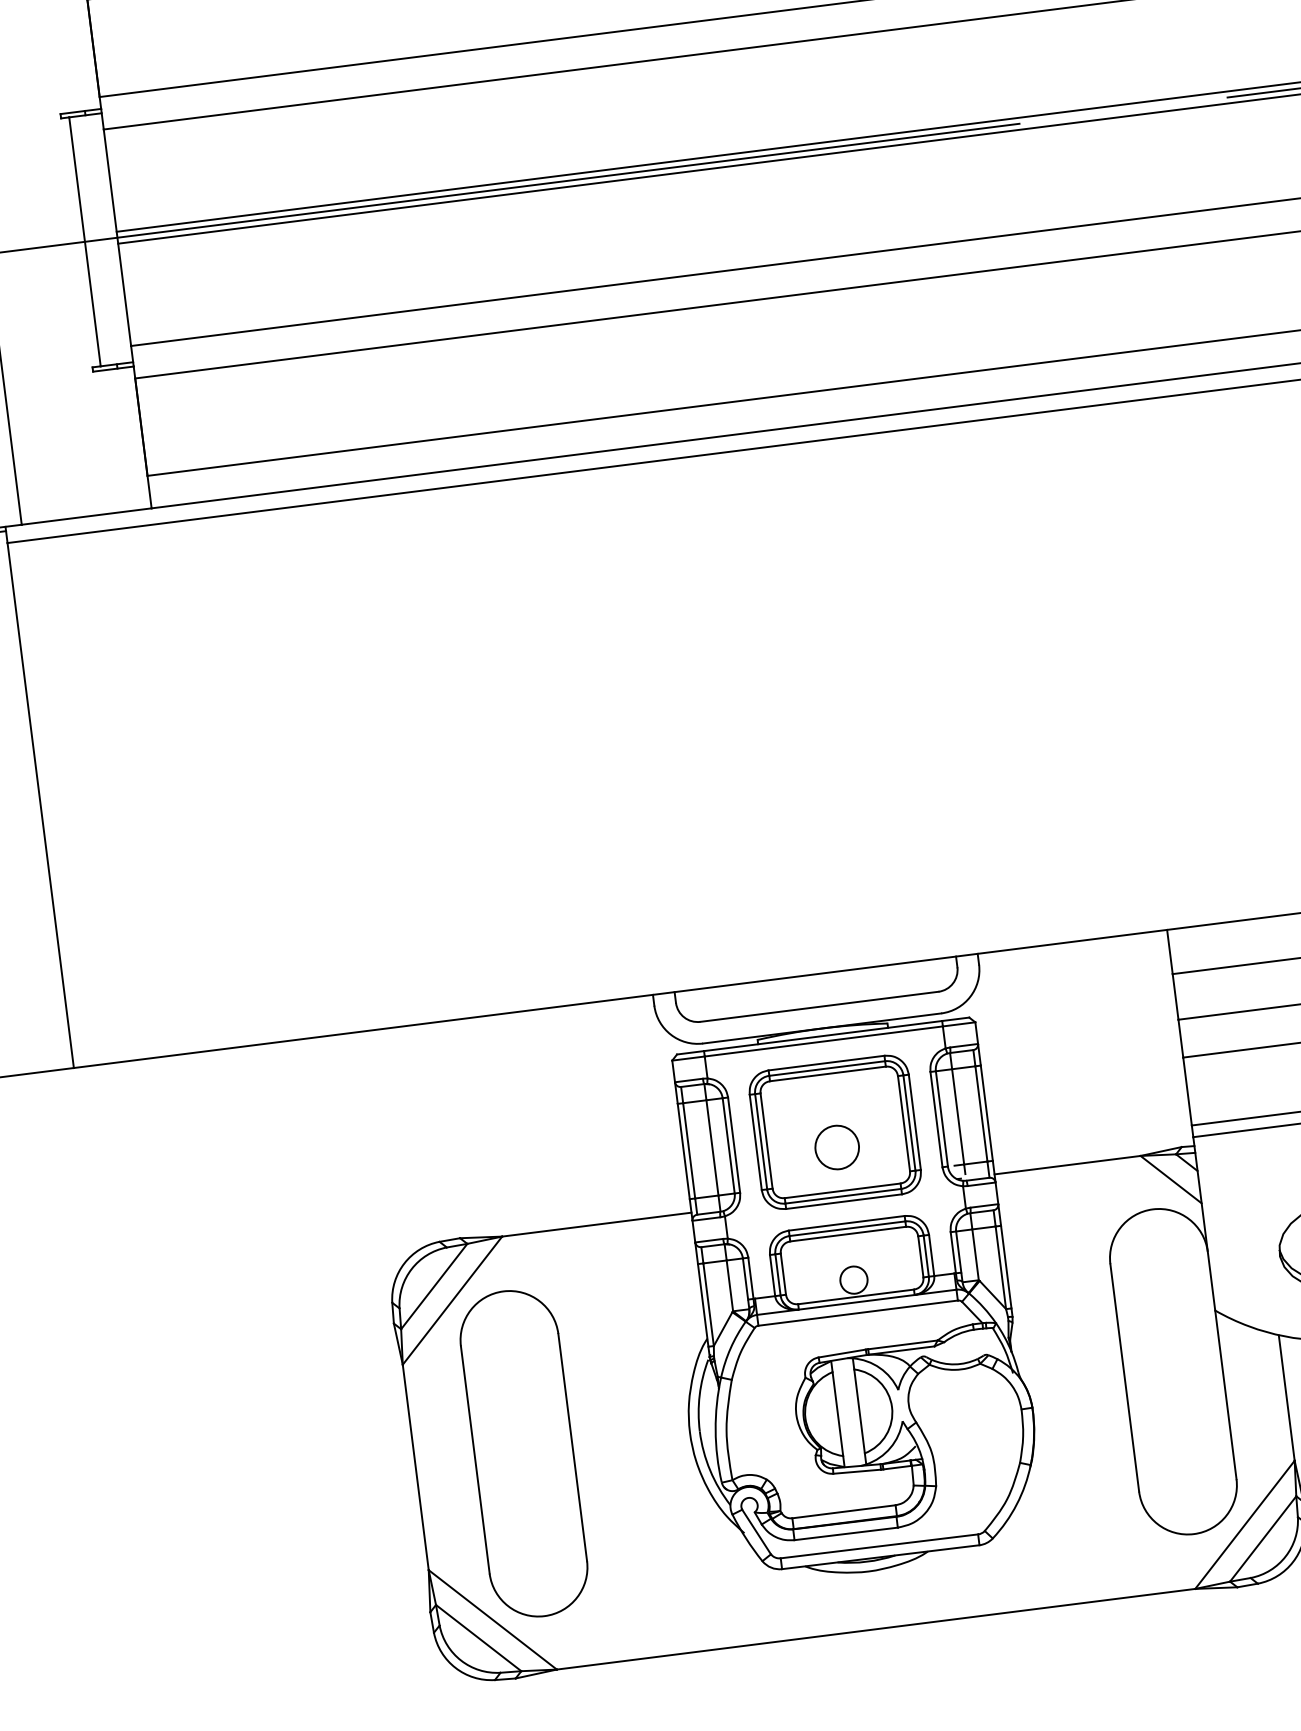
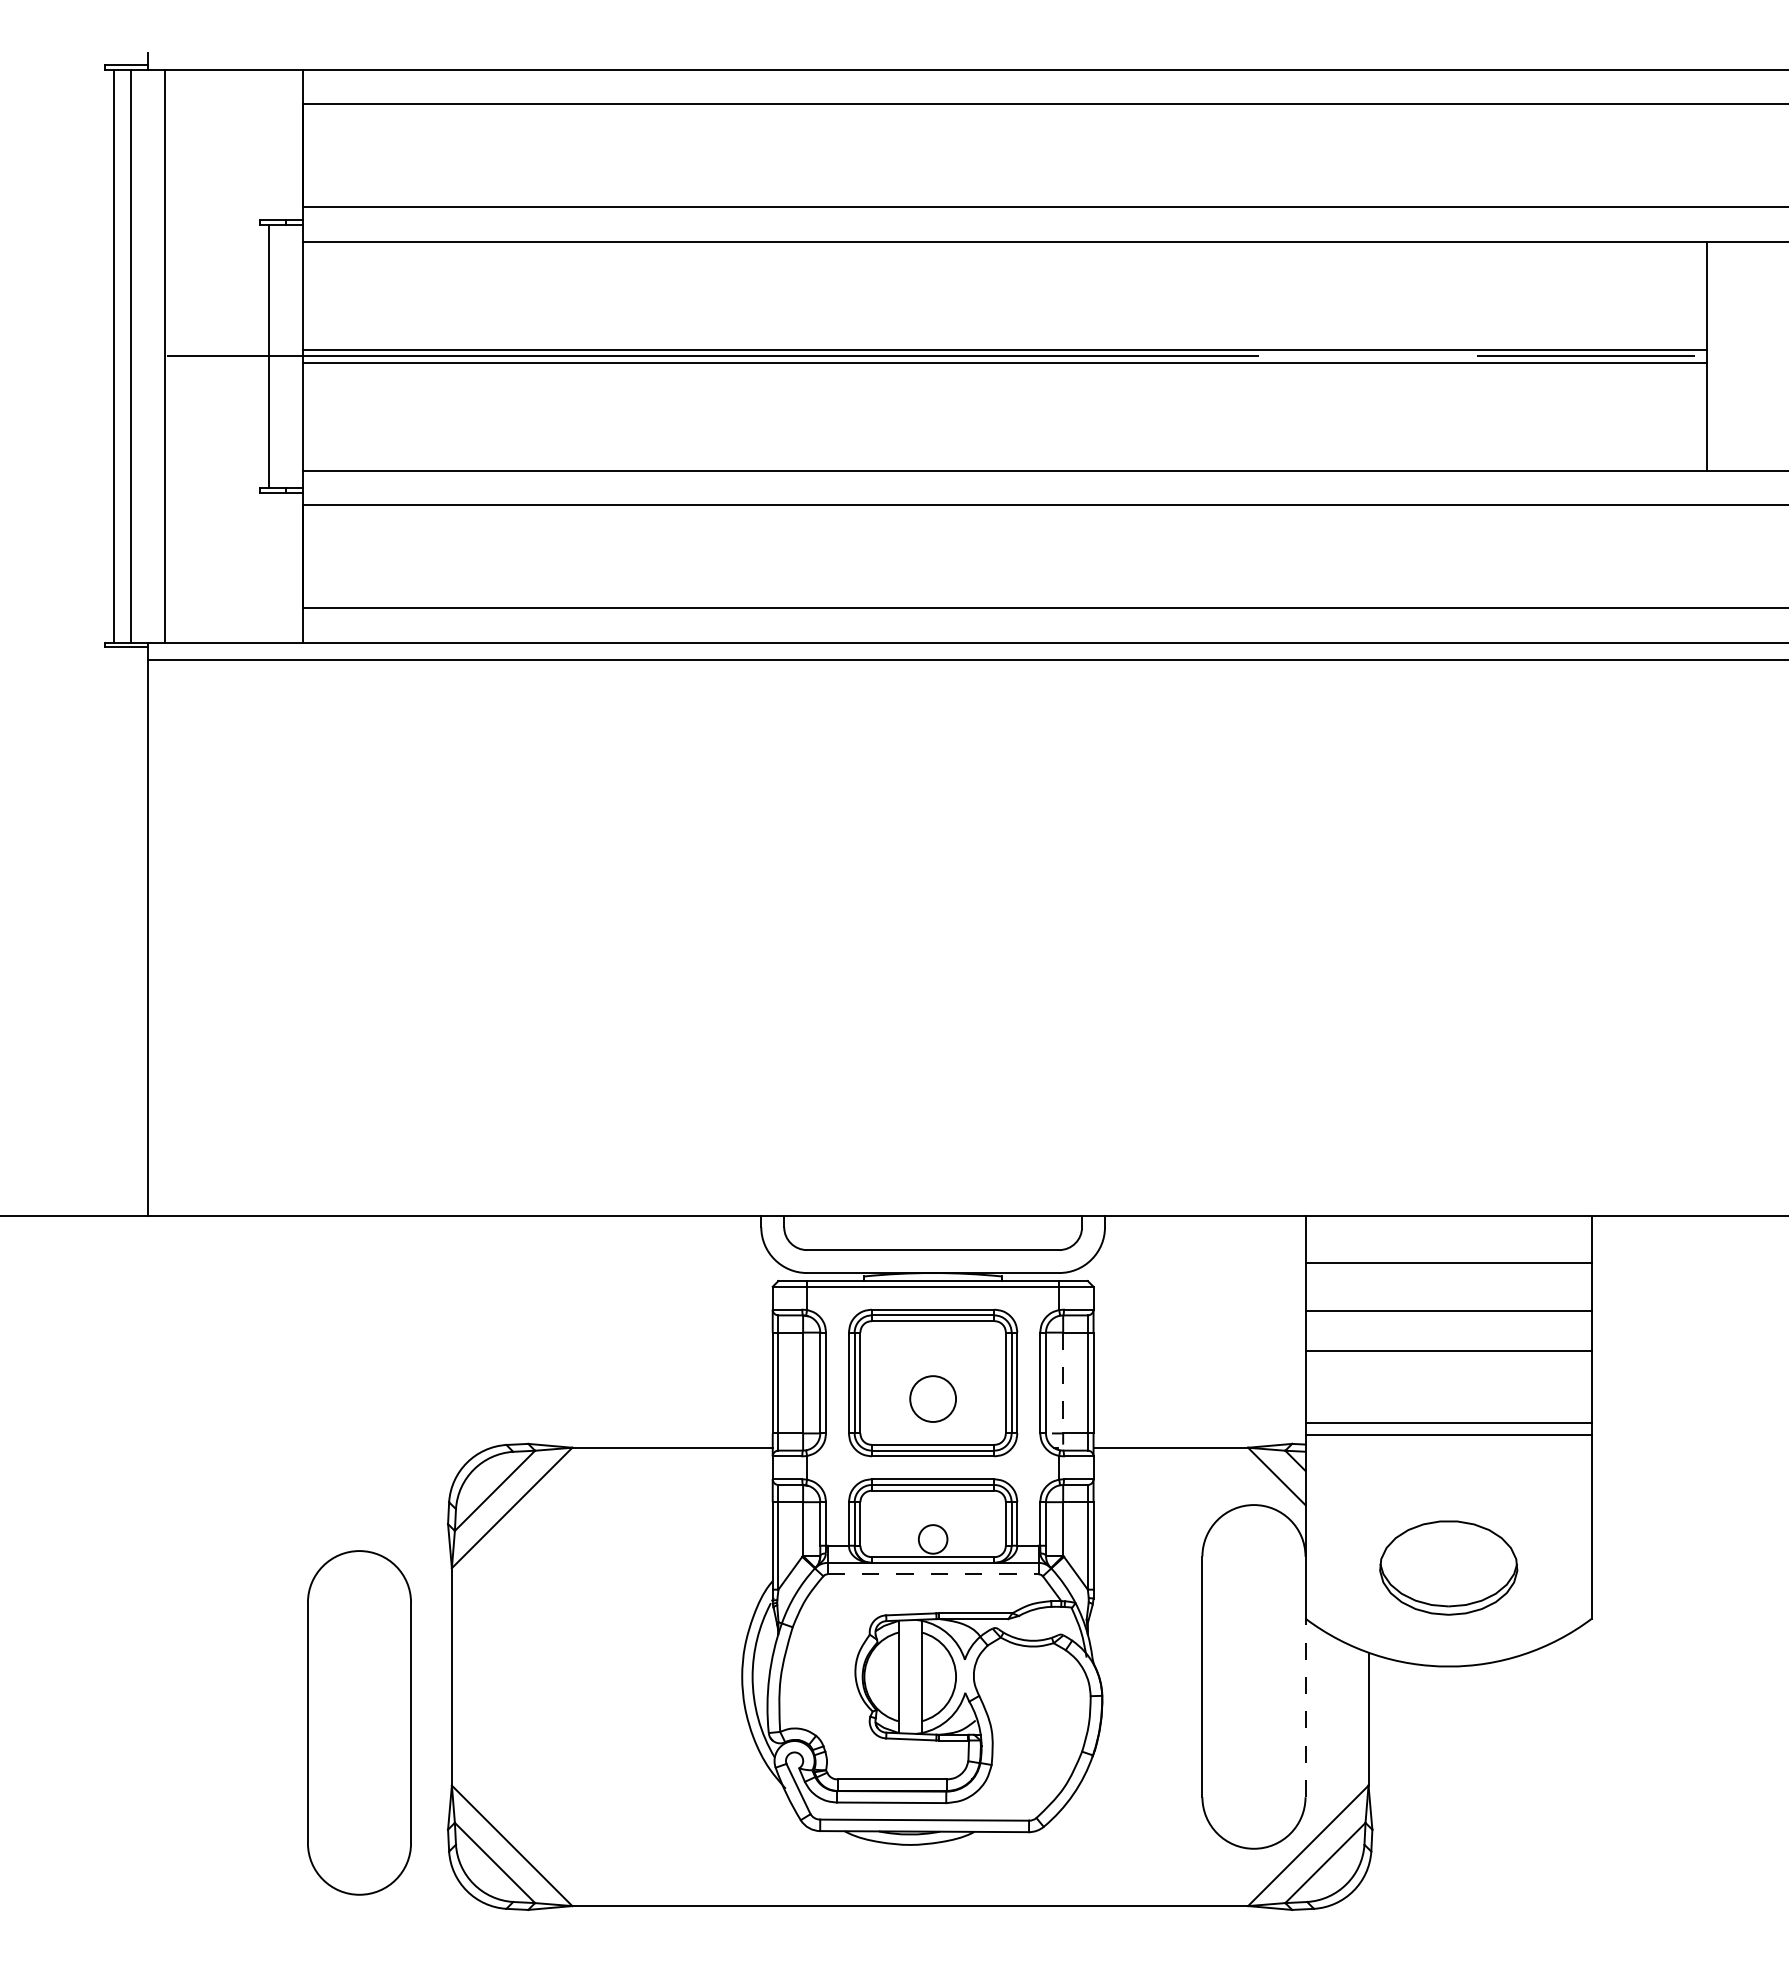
line: (958, 1117) -> (1063, 1383), solid -> dashed
line: (858, 1313) -> (933, 1574), solid -> dashed
line: (1225, 1394) -> (1305, 1707), solid -> dashed
part: (523, 1453) -> (359, 1722), moved

